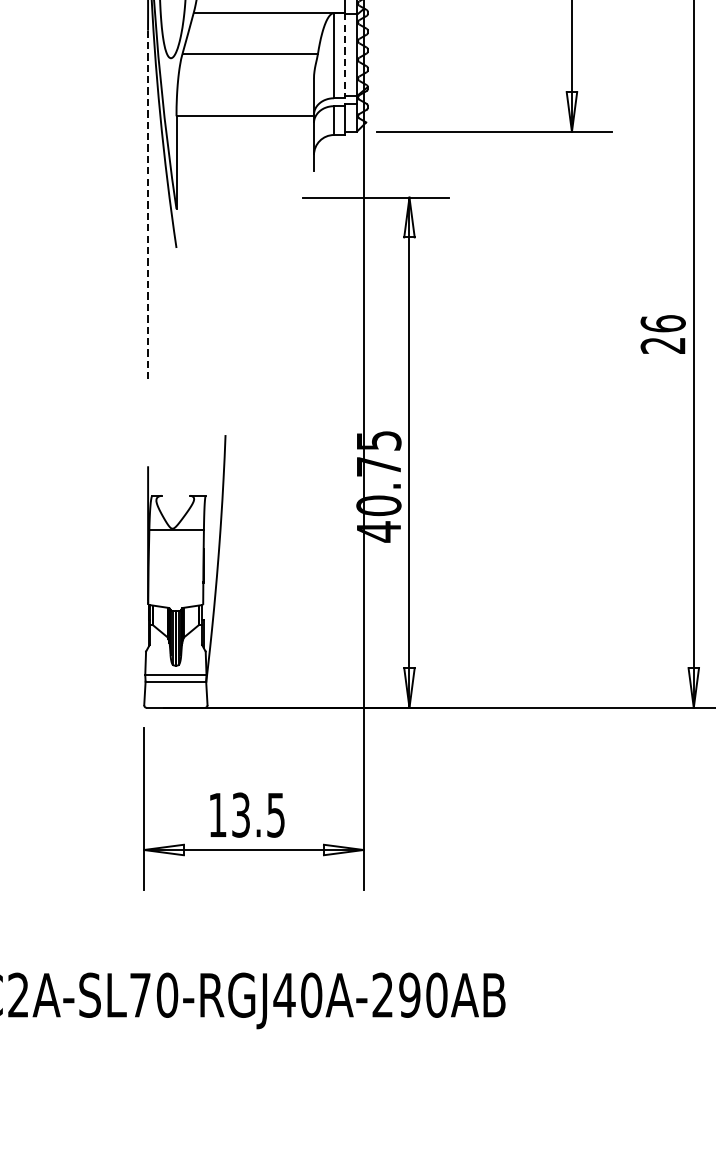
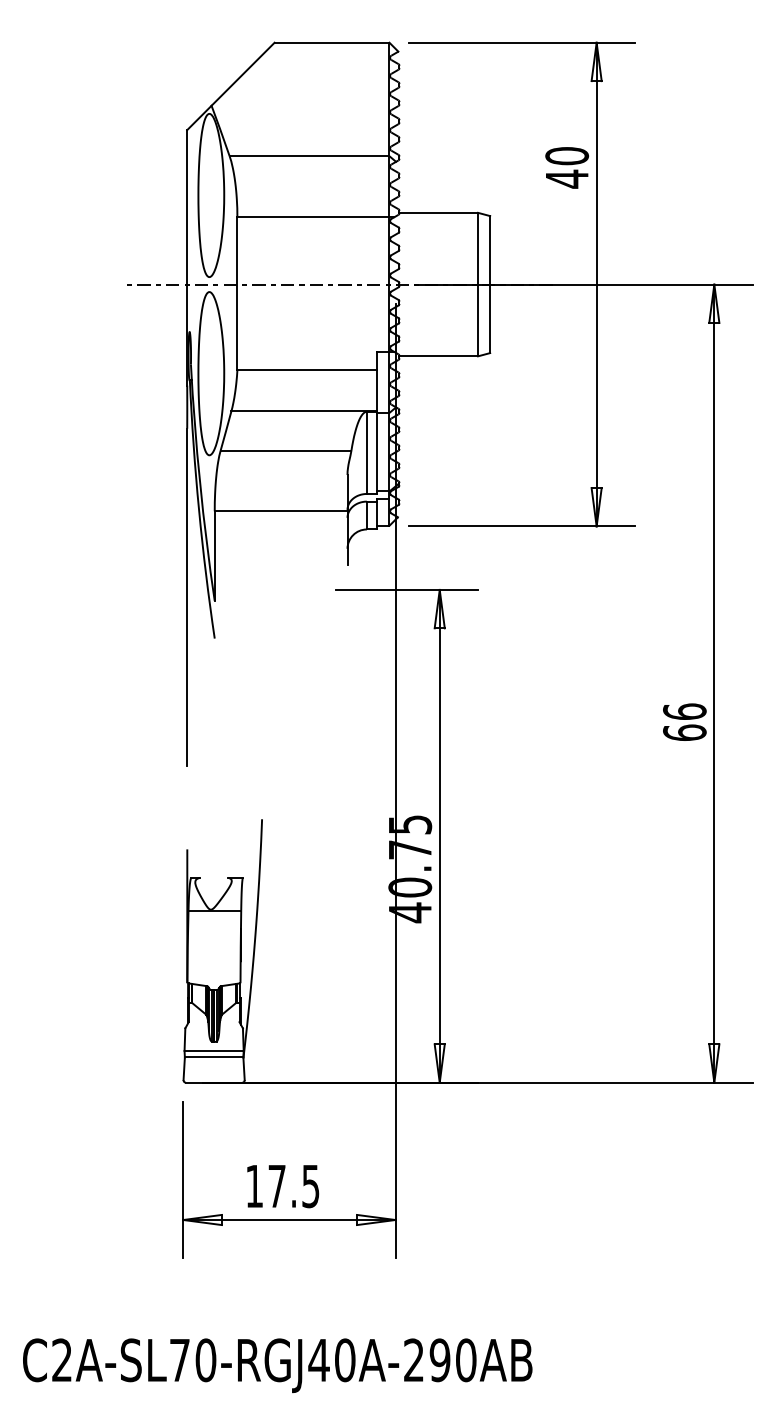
line: (345, 56) -> (377, 453), dashed -> solid
line: (148, 205) -> (187, 597), dashed -> solid
text: (662, 345) -> (684, 732), 26 -> 66
text: (240, 815) -> (276, 1186), 13.5 -> 17.5

